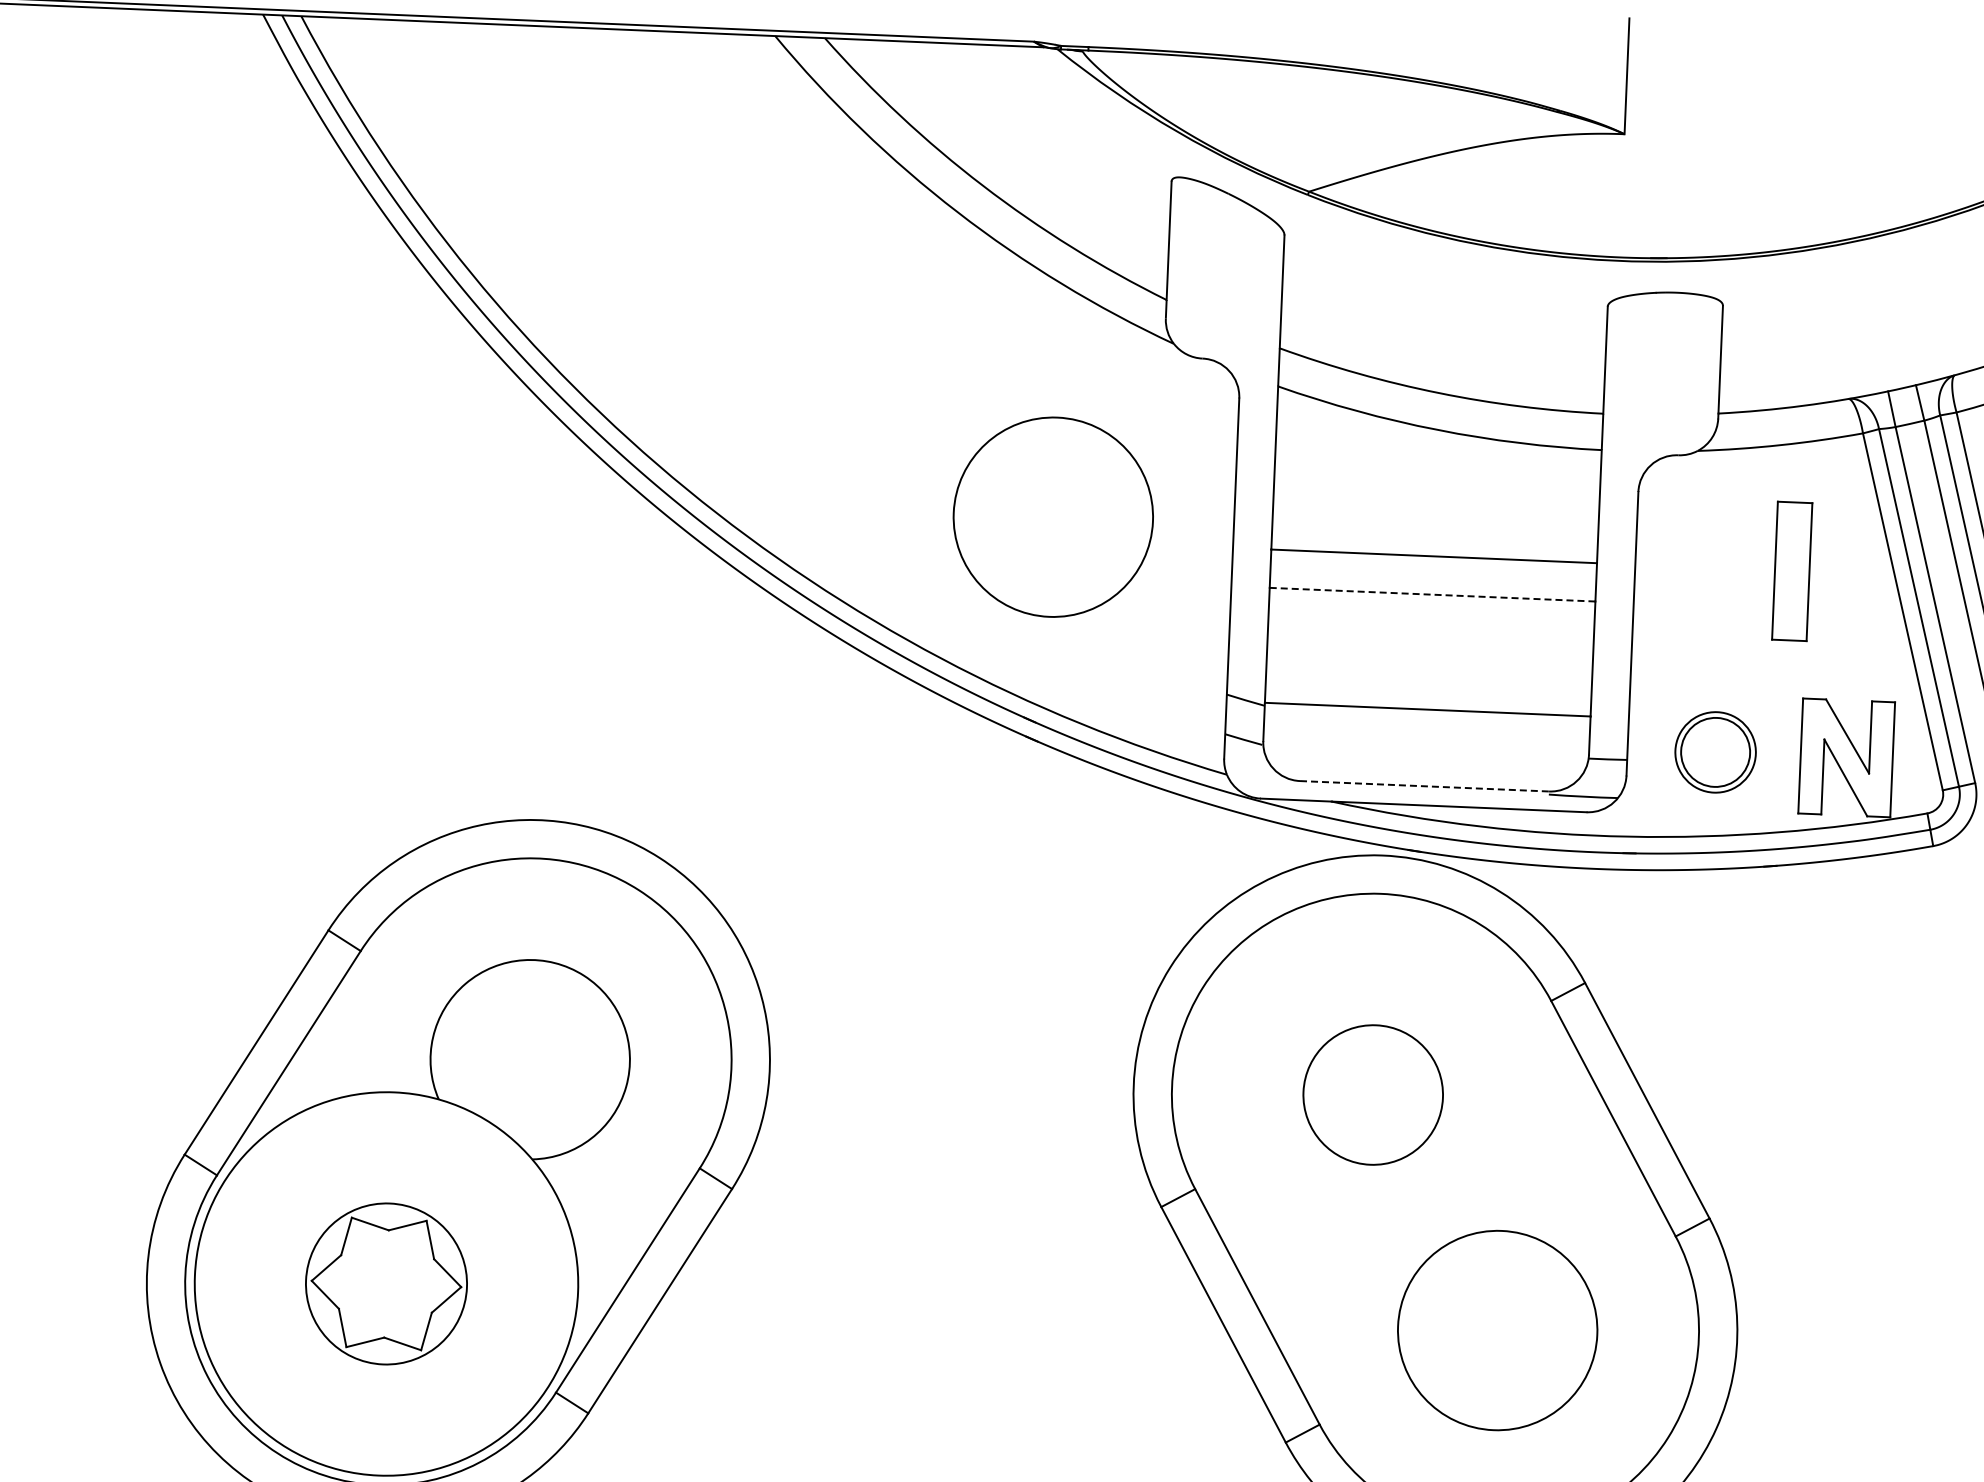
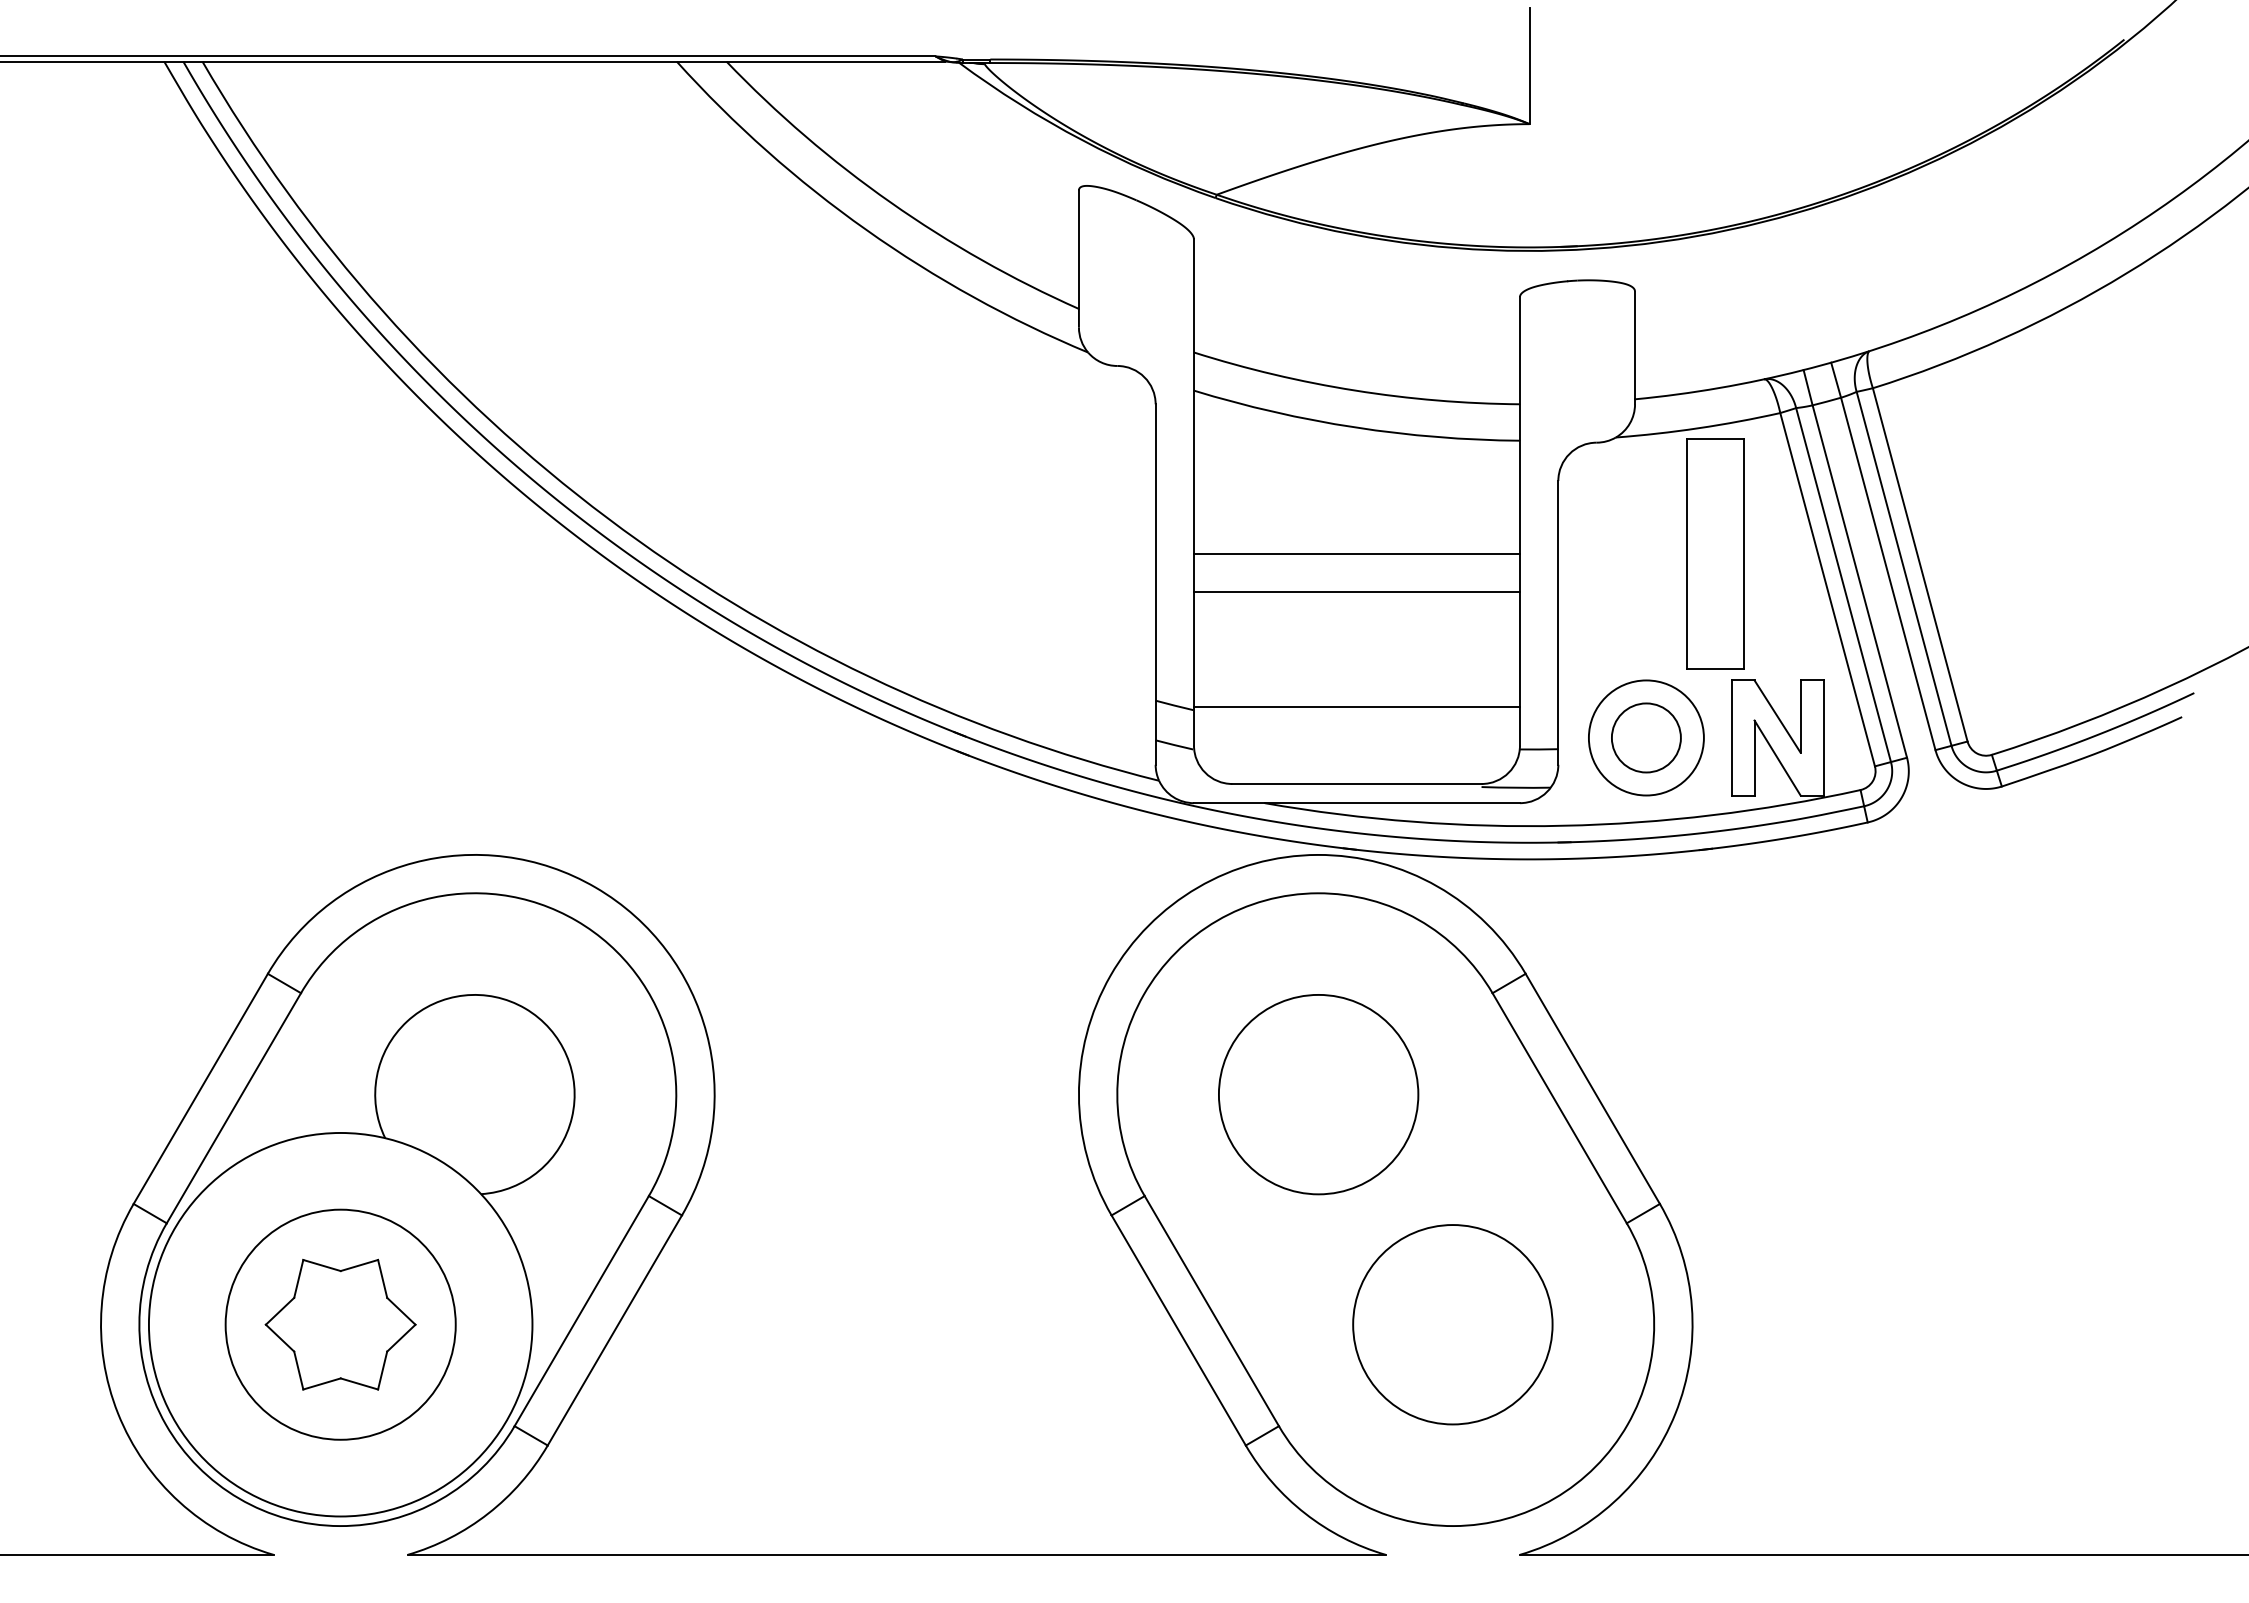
circle: (1053, 516) -> (974, 530), removed
part: (1792, 570) -> (1715, 553), size x1.67
line: (1432, 594) -> (1356, 592), dashed -> solid
circle: (1714, 751) -> (1645, 737), size x1.43
line: (1424, 786) -> (1356, 784), dashed -> solid
circle: (1373, 1094) -> (1318, 1094), size x1.43
circle: (386, 1283) -> (340, 1324), size x1.43

